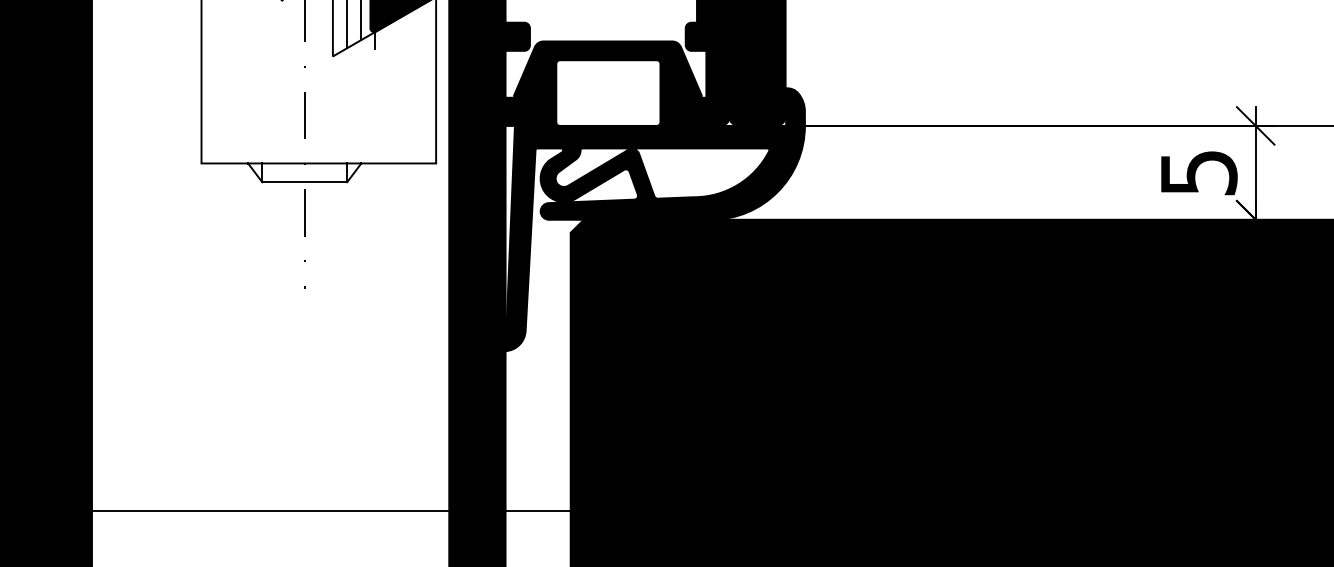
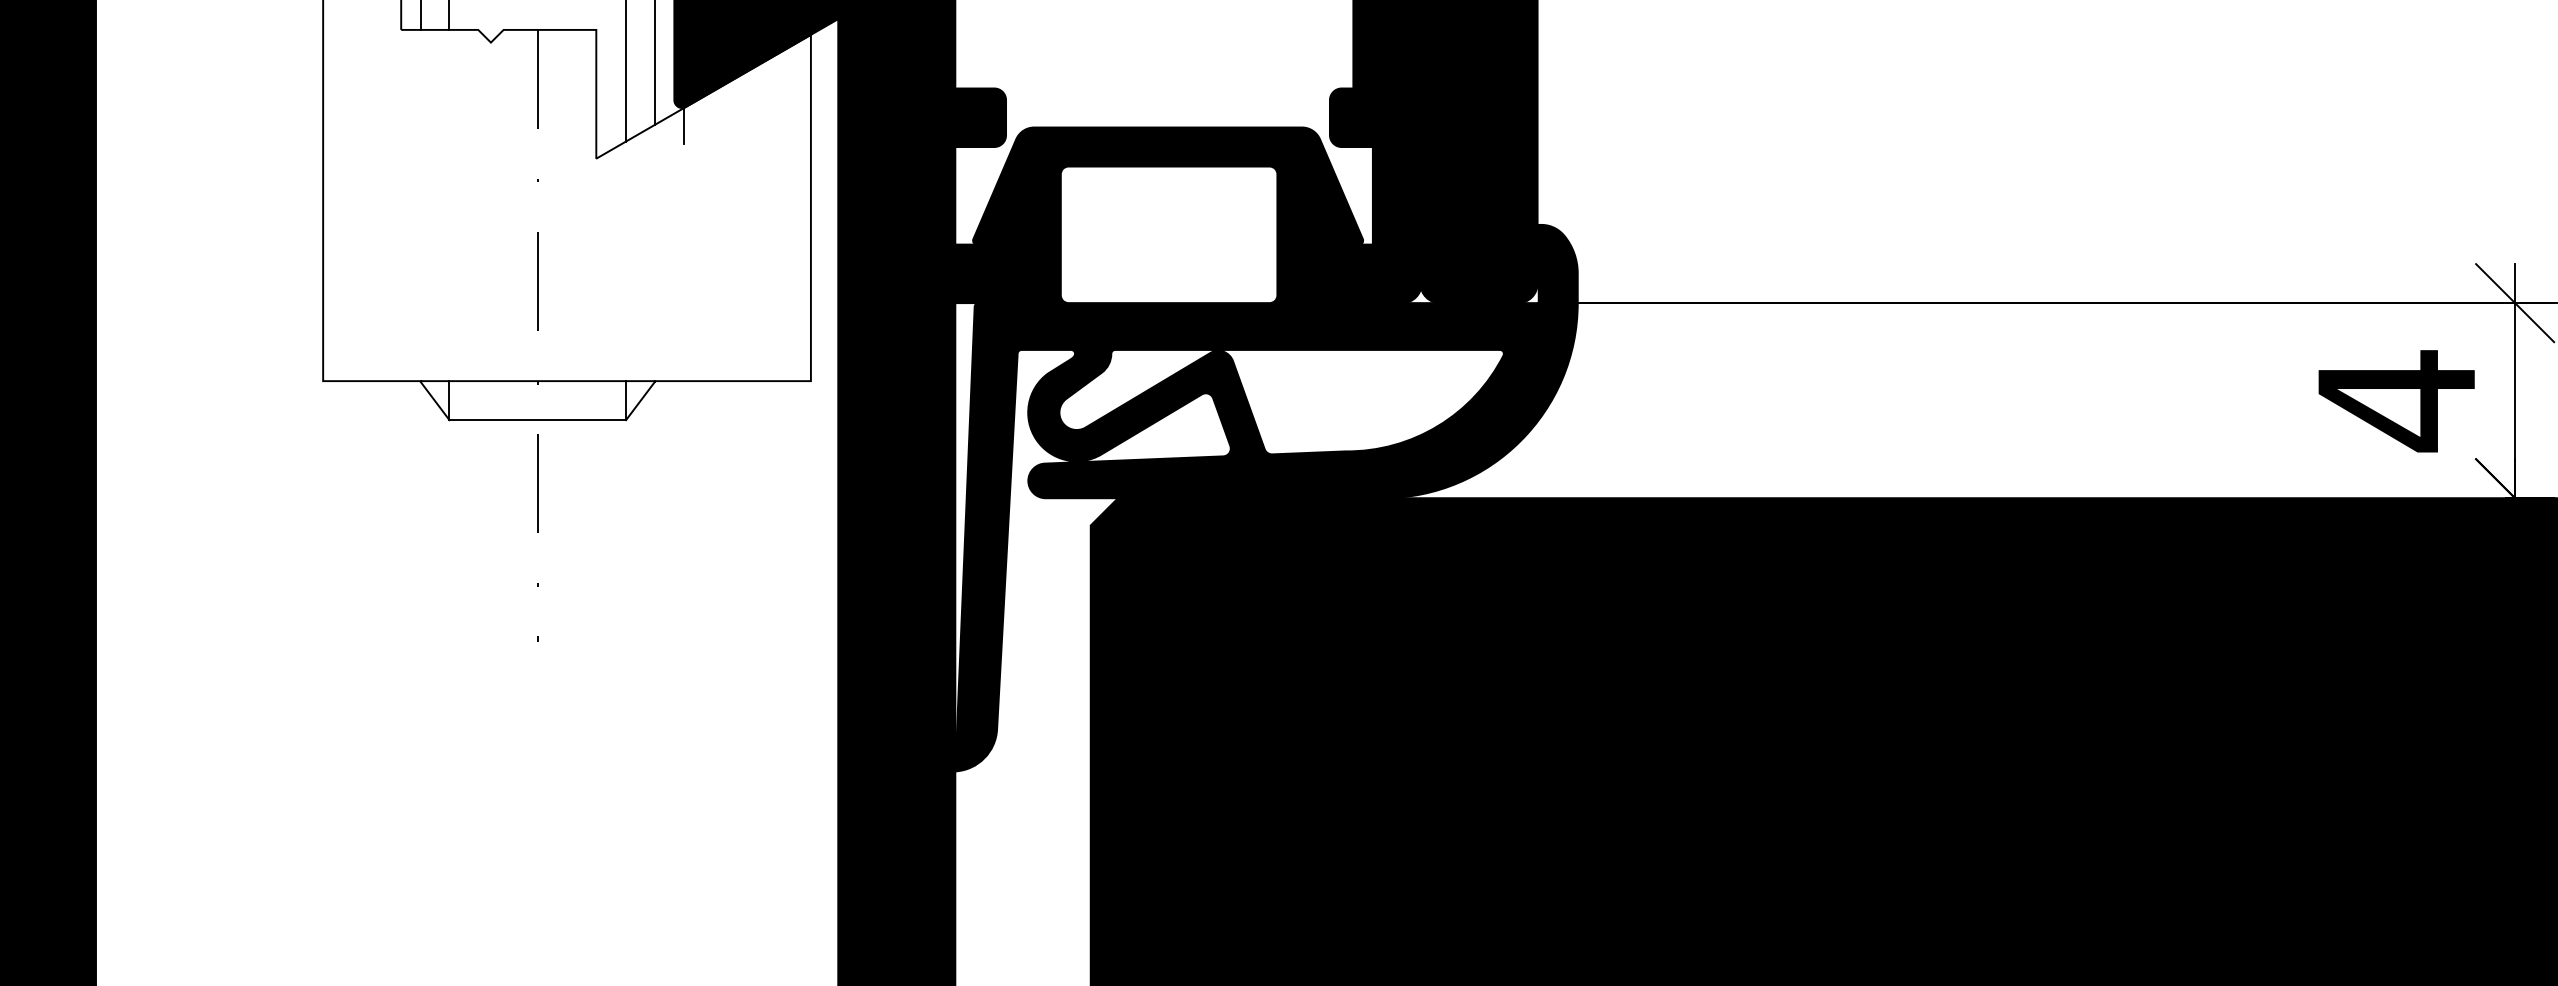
text: (1199, 172) -> (2398, 399), 5 -> 4

